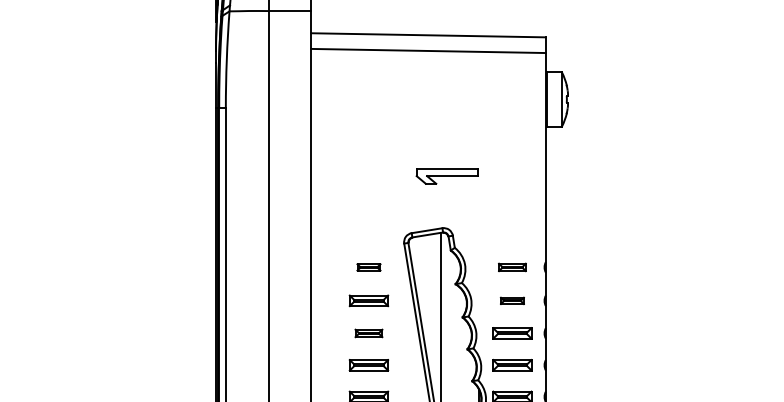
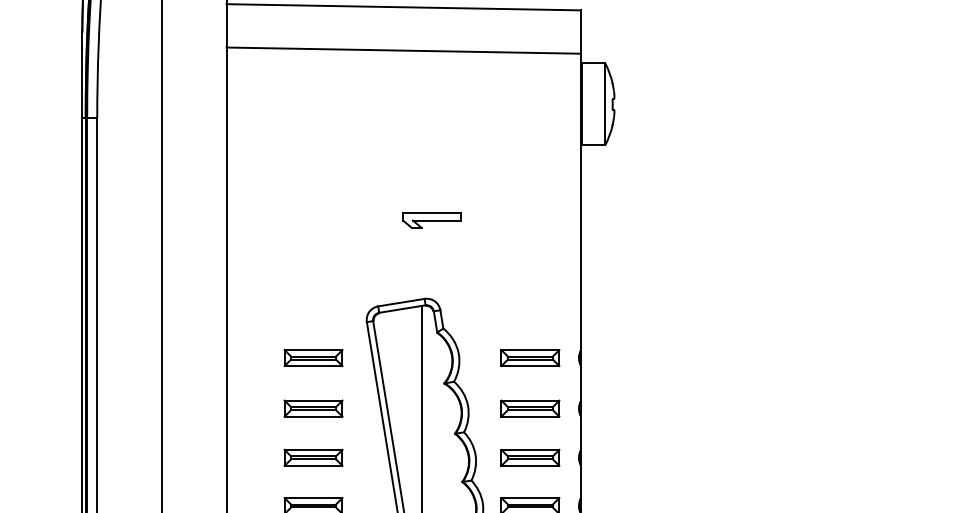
line: (428, 50) -> (403, 49), moved
part: (447, 176) -> (432, 220), size x0.62
part: (368, 267) -> (312, 358), size x1.67
part: (512, 267) -> (530, 358), size x1.43
part: (512, 300) -> (530, 408), size x1.67
part: (368, 333) -> (312, 457), size x1.43

